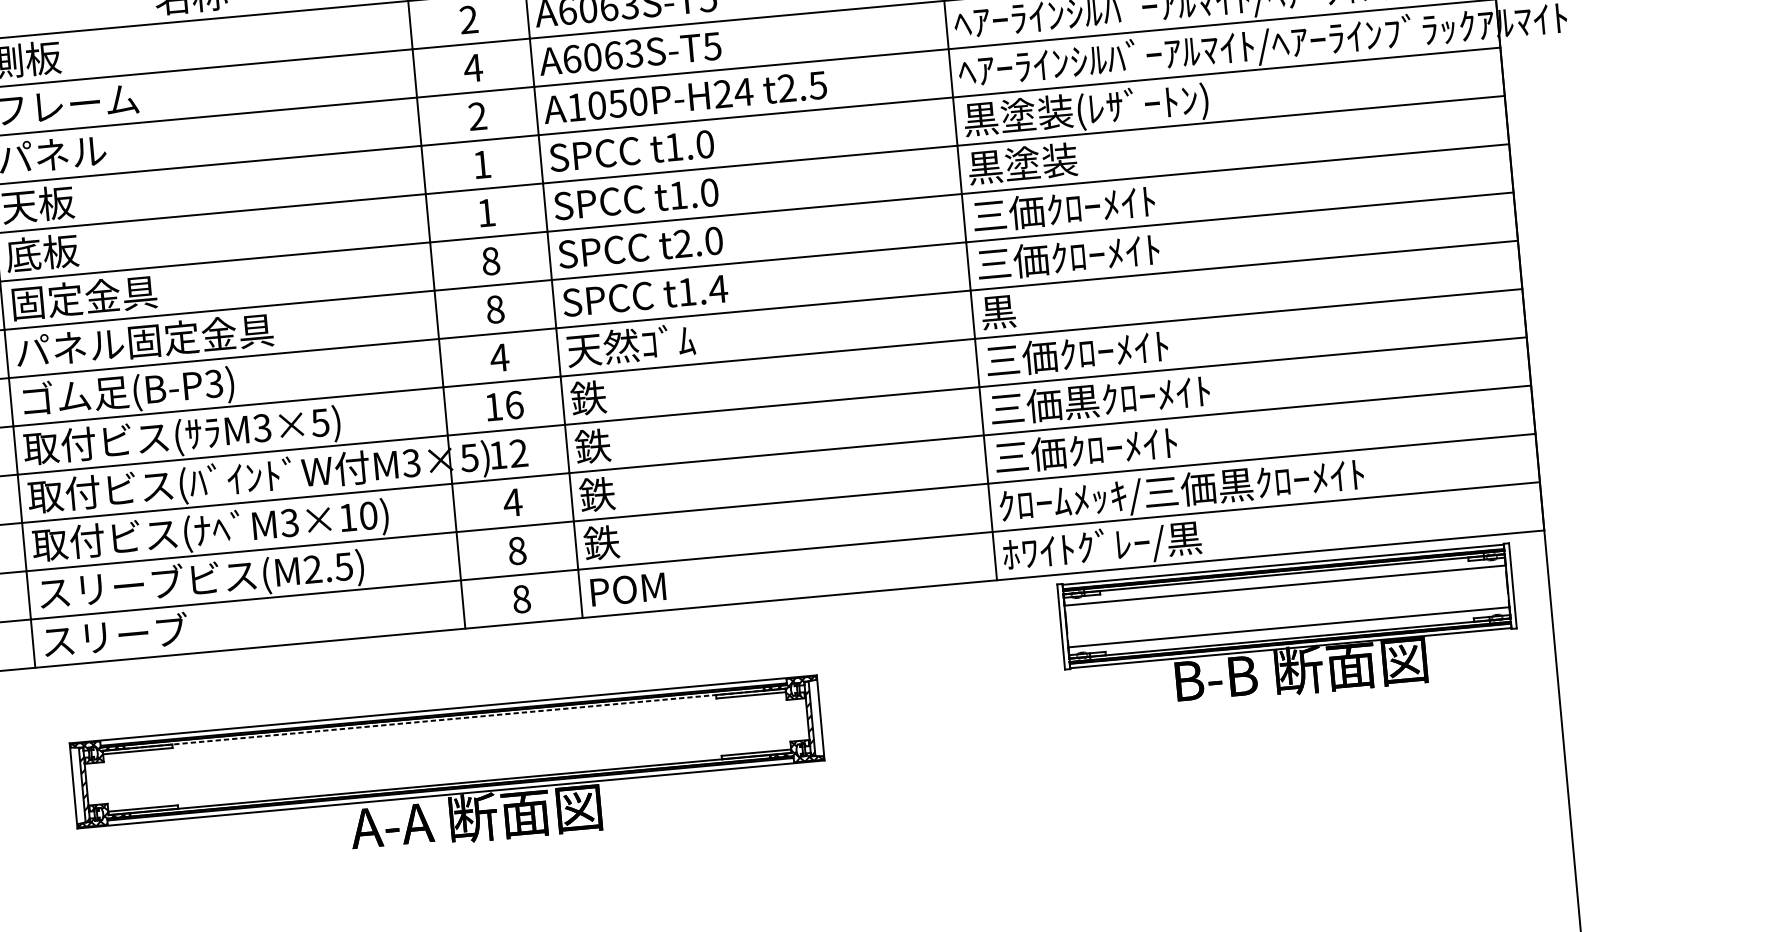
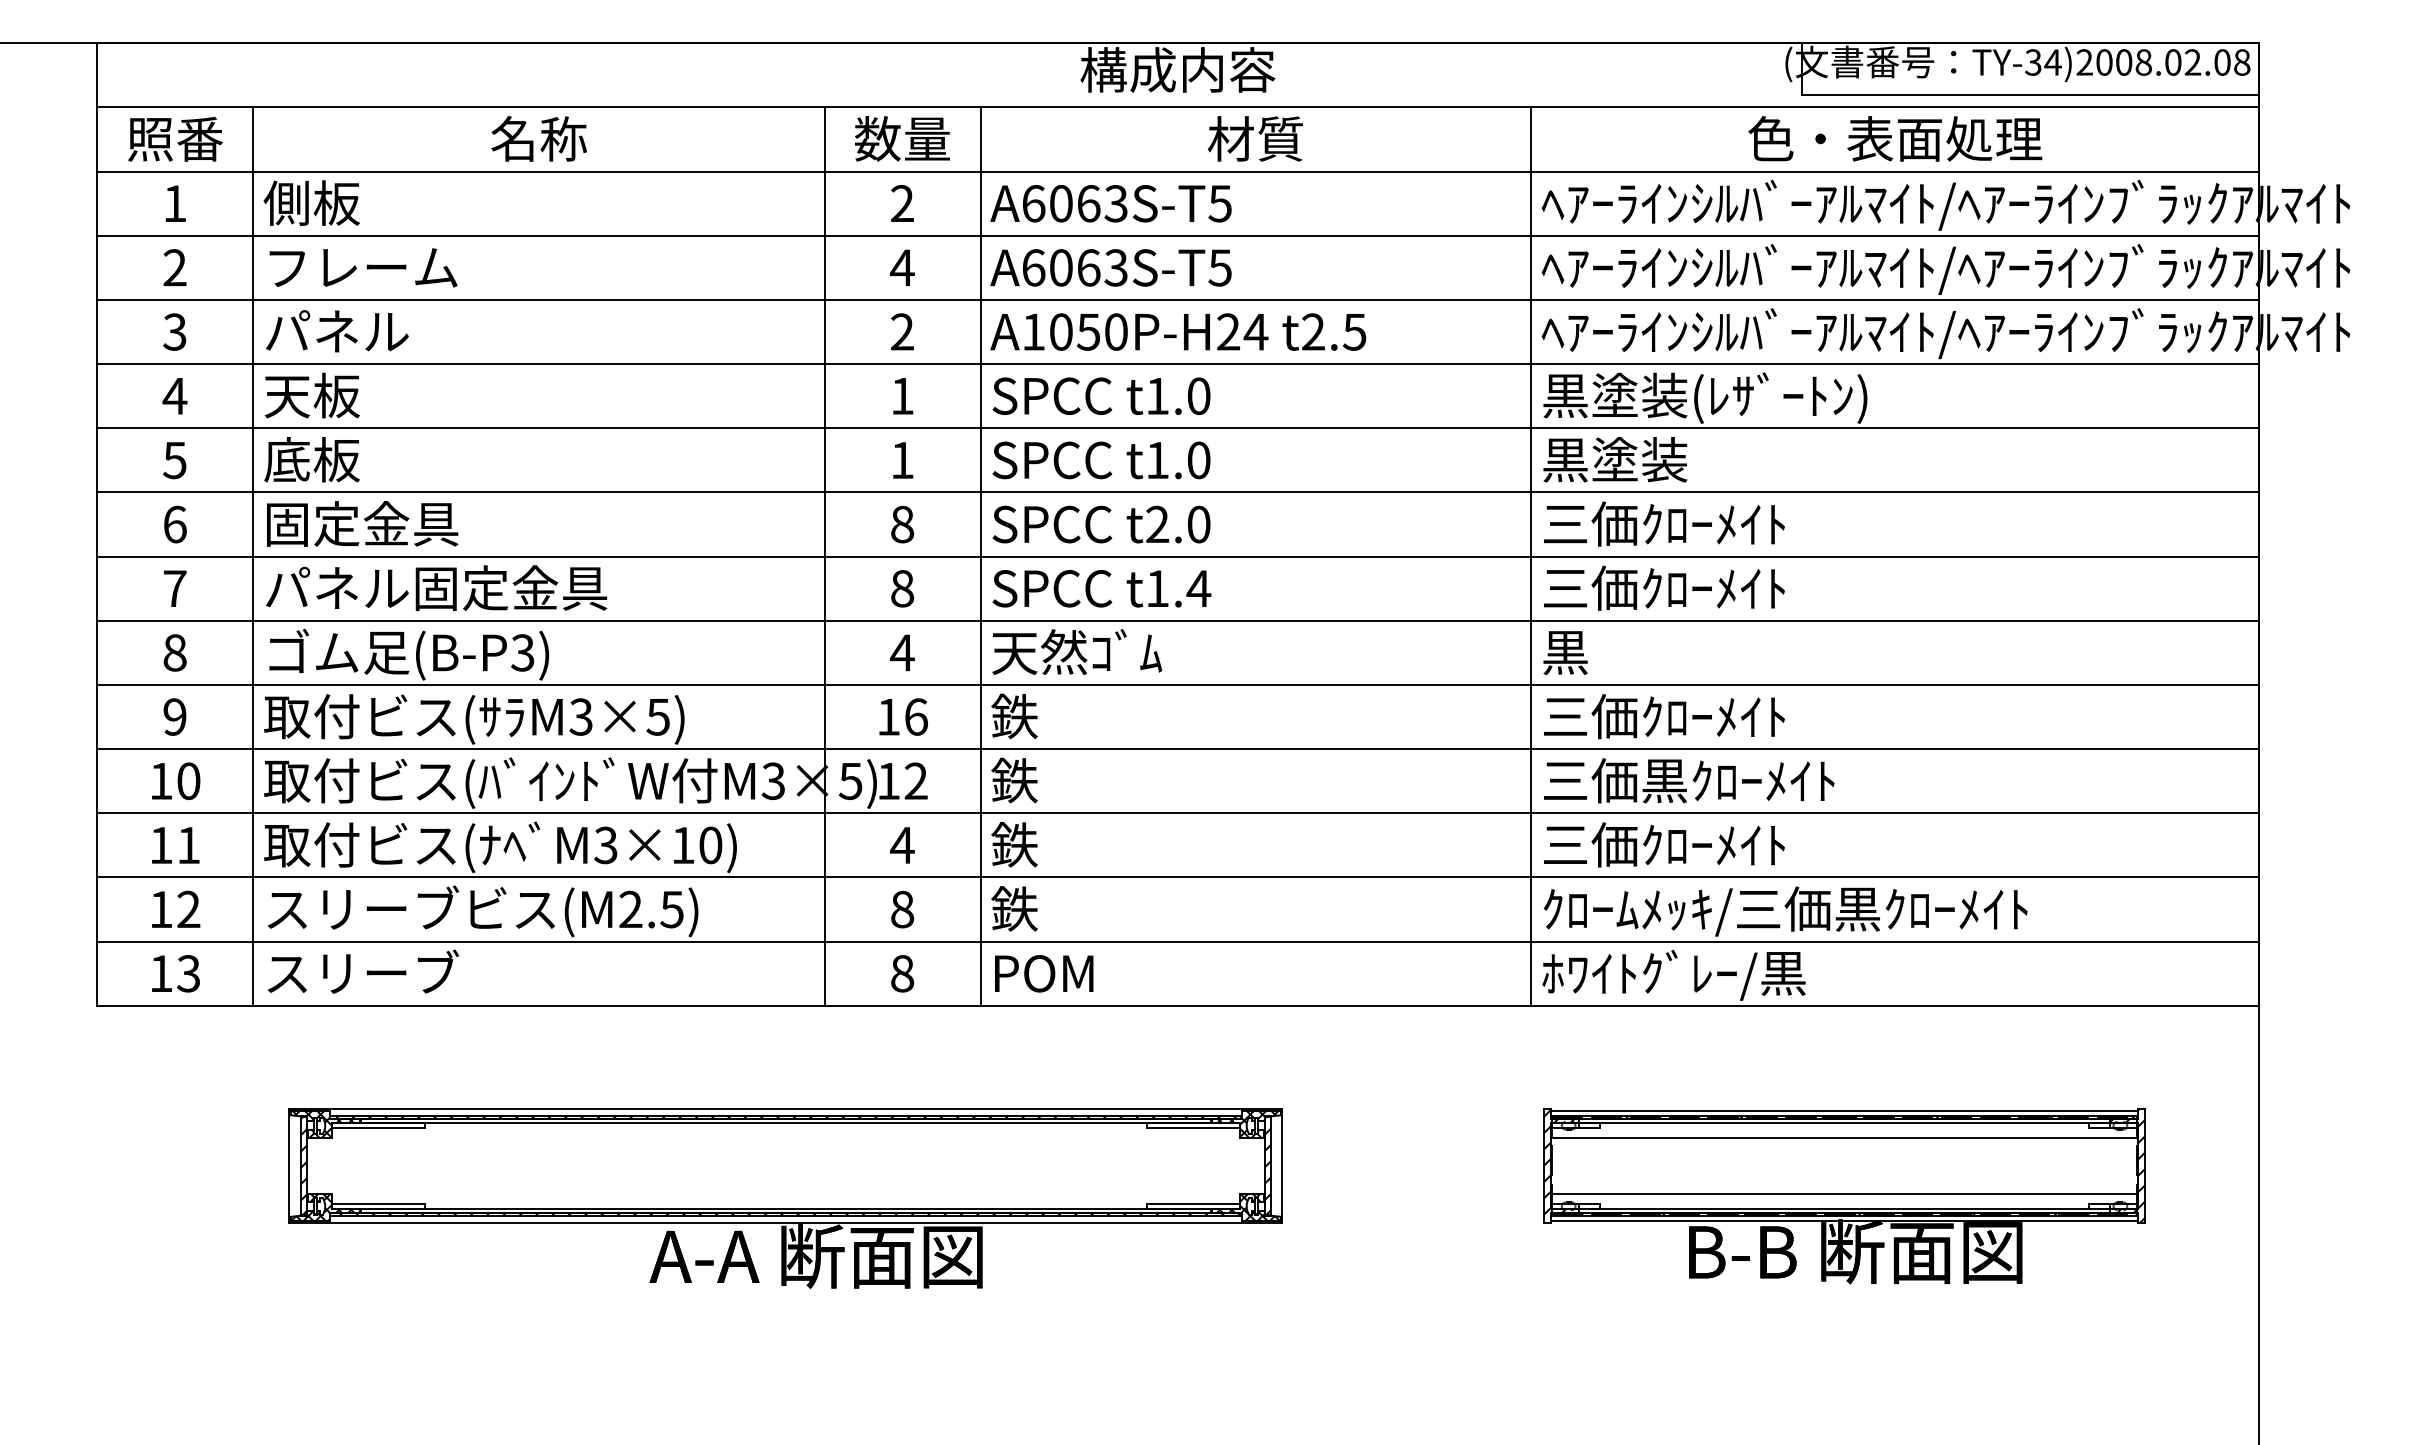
part: (1289, 629) -> (1844, 1196), moved
line: (443, 719) -> (785, 1123), dashed -> solid

